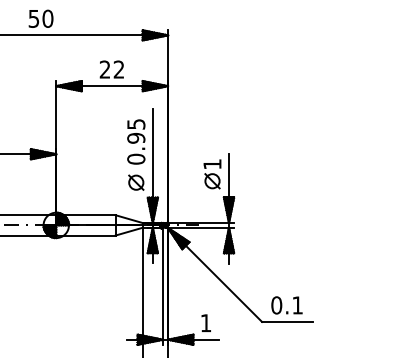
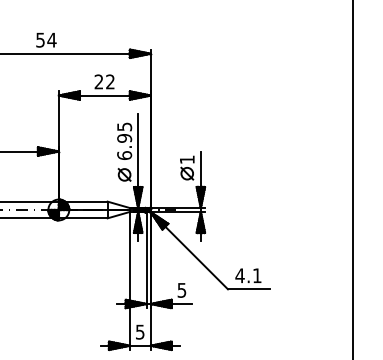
text: (47, 18) -> (51, 39), 50 -> 54
text: (136, 159) -> (124, 155), 0.95 -> 6.95
text: (276, 305) -> (239, 275), 0.1 -> 4.1
text: (205, 323) -> (181, 290), 1 -> 5

